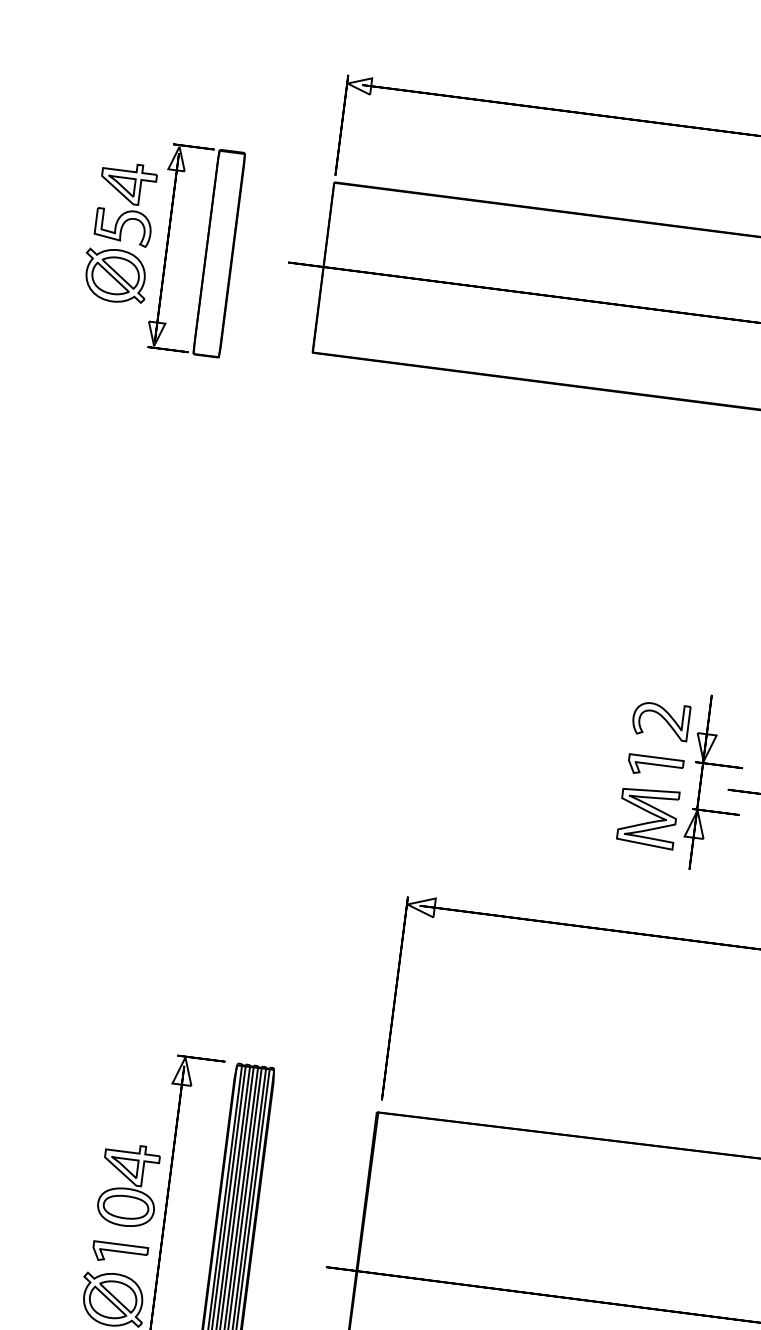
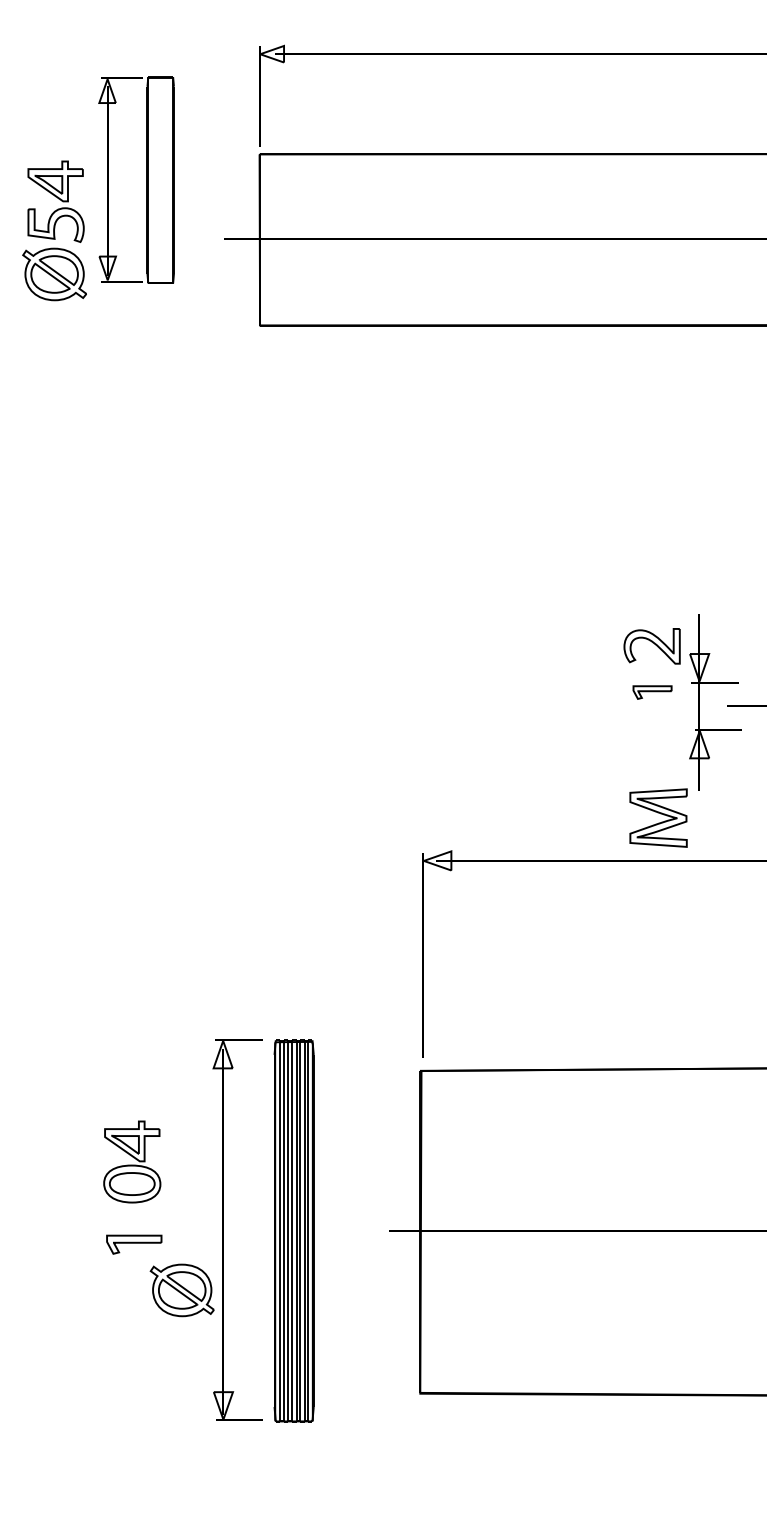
part: (205, 251) -> (146, 179), moved
part: (655, 766) -> (652, 692), size x0.7
part: (648, 816) -> (658, 817), moved
part: (129, 1184) -> (132, 1161), moved
part: (120, 1253) -> (134, 1244), moved

